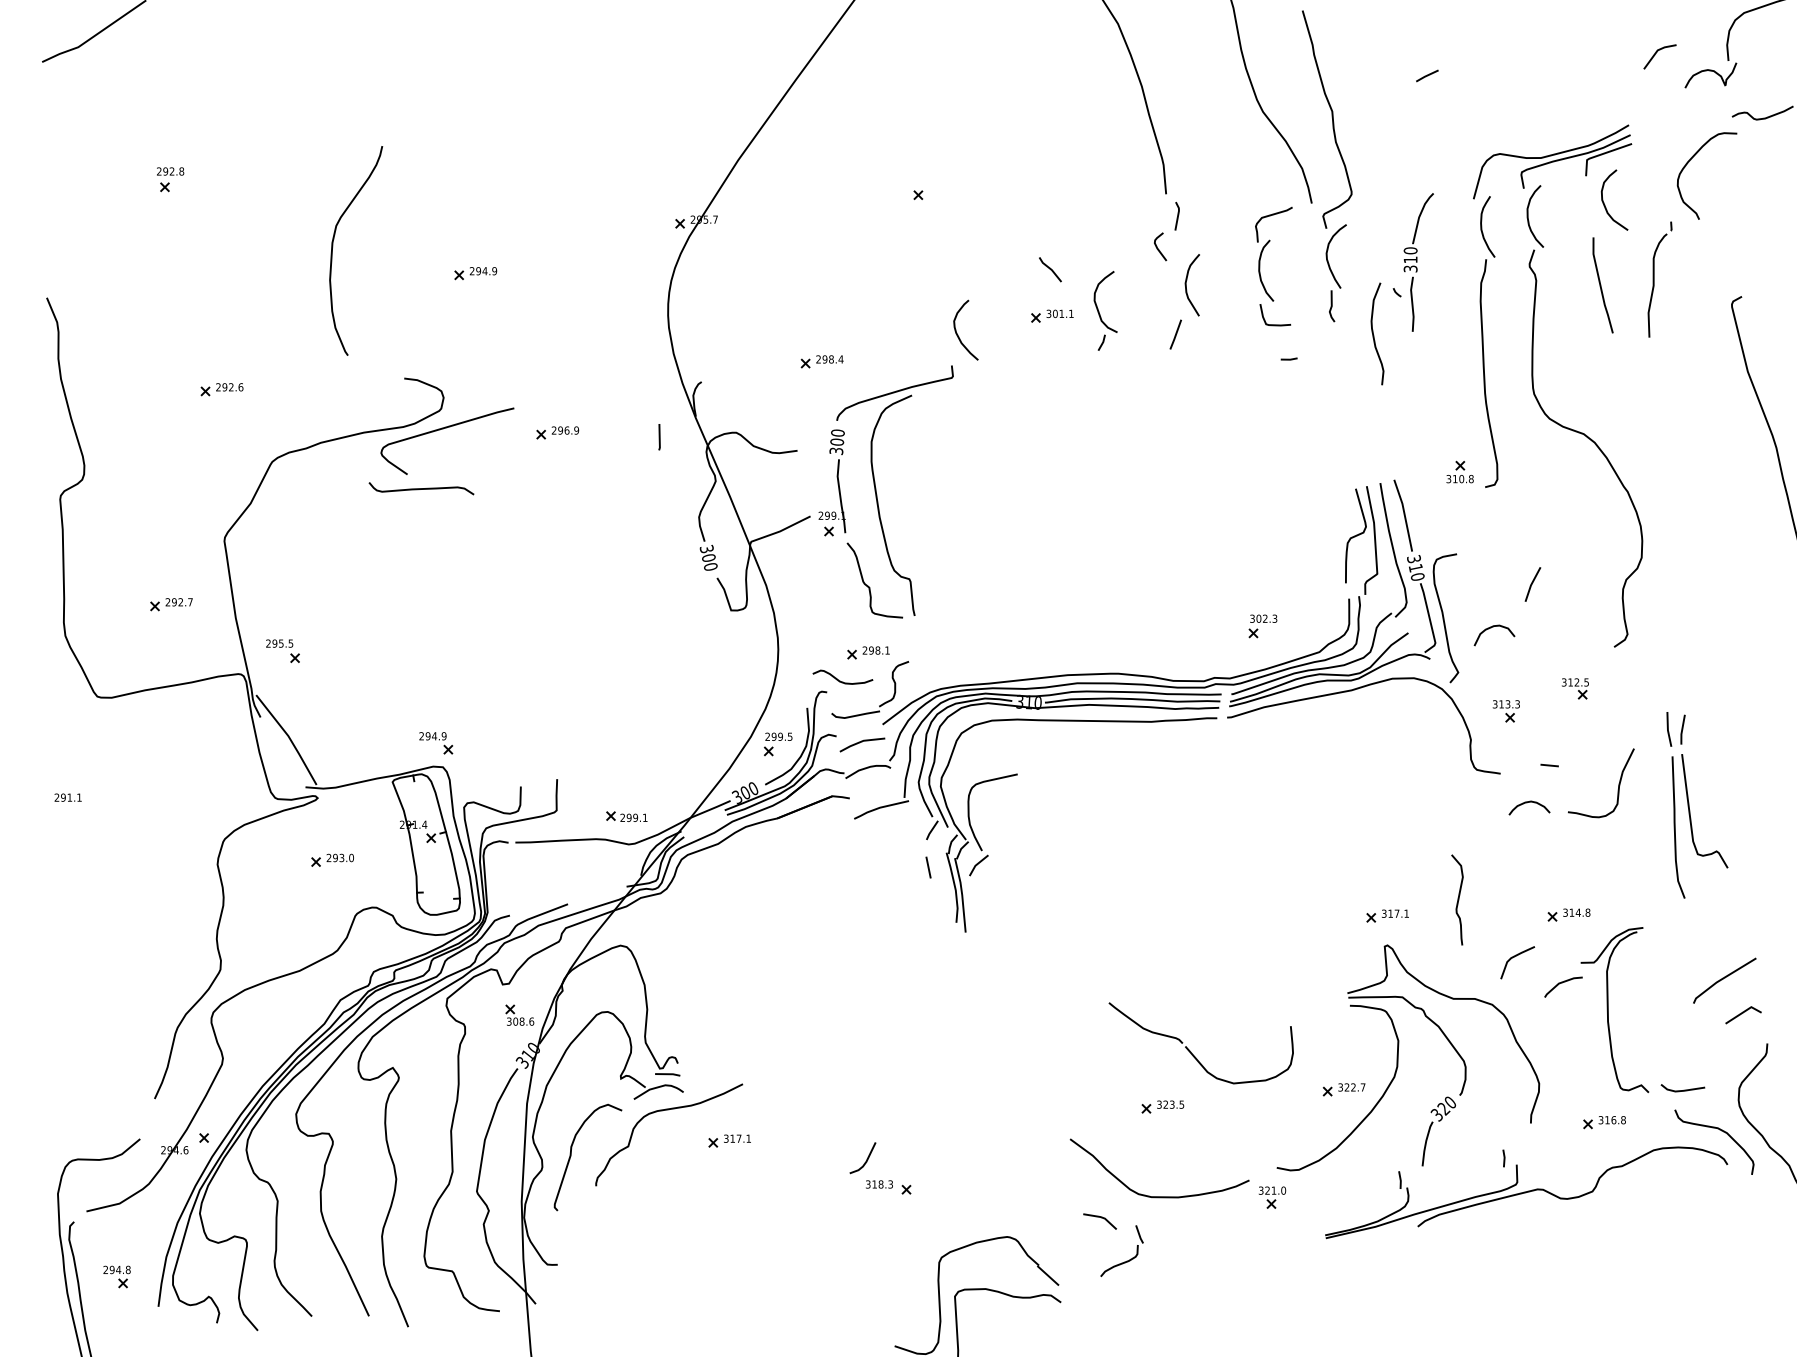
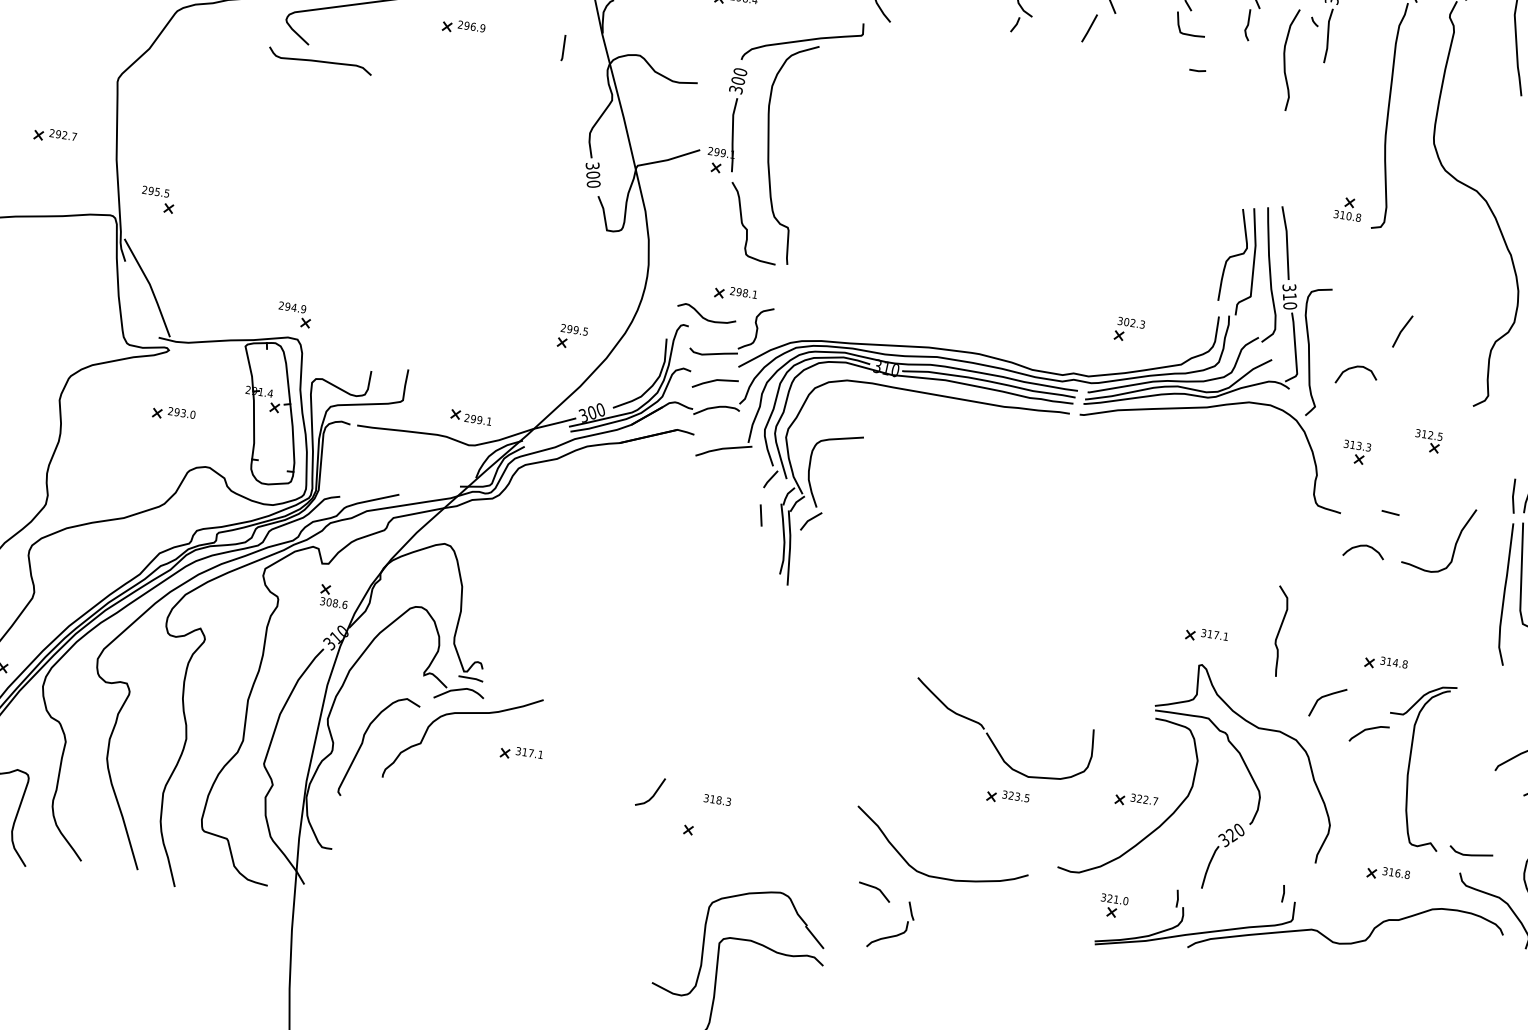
part: (778, 744) -> (572, 337), moved
part: (1162, 1106) -> (1007, 796), moved
text: (879, 1184) -> (717, 800), moved
part: (1272, 1197) -> (1113, 906), moved

